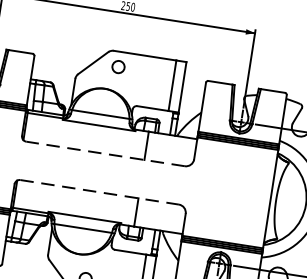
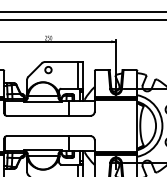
line: (105, 153) -> (48, 115), dashed -> solid
line: (99, 192) -> (48, 136), dashed -> solid

